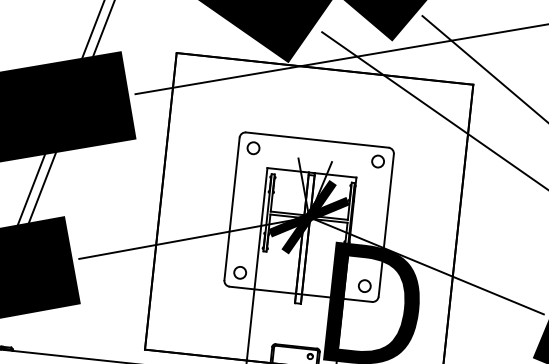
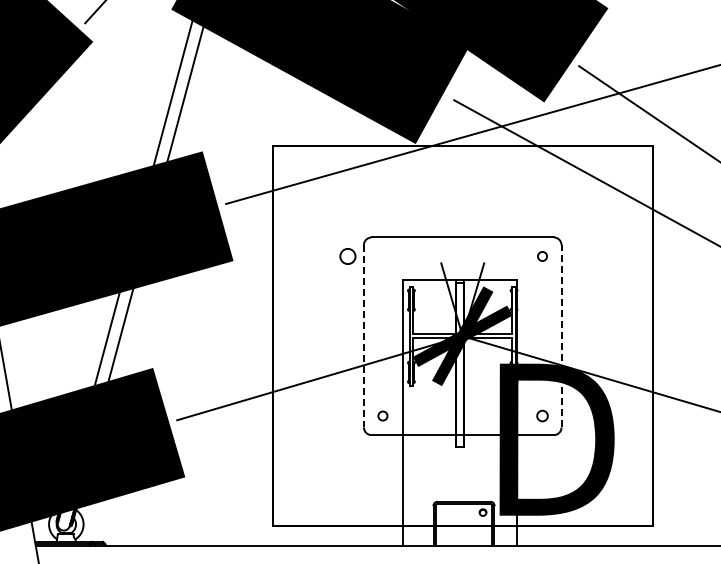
circle: (253, 148) -> (347, 256), moved
circle: (378, 161) -> (542, 256), size x0.6
line: (231, 209) -> (363, 336), solid -> dashed
line: (386, 224) -> (561, 335), solid -> dashed
circle: (239, 272) -> (382, 415), size x0.6
circle: (364, 285) -> (542, 415), size x0.7

